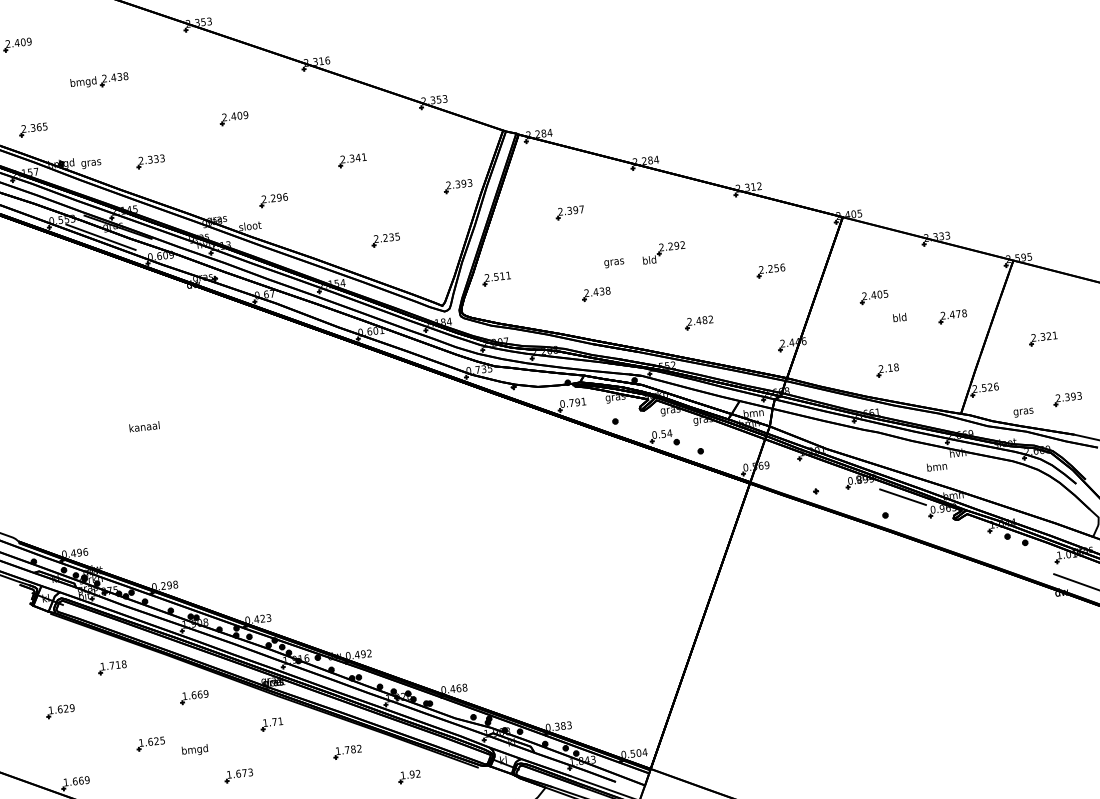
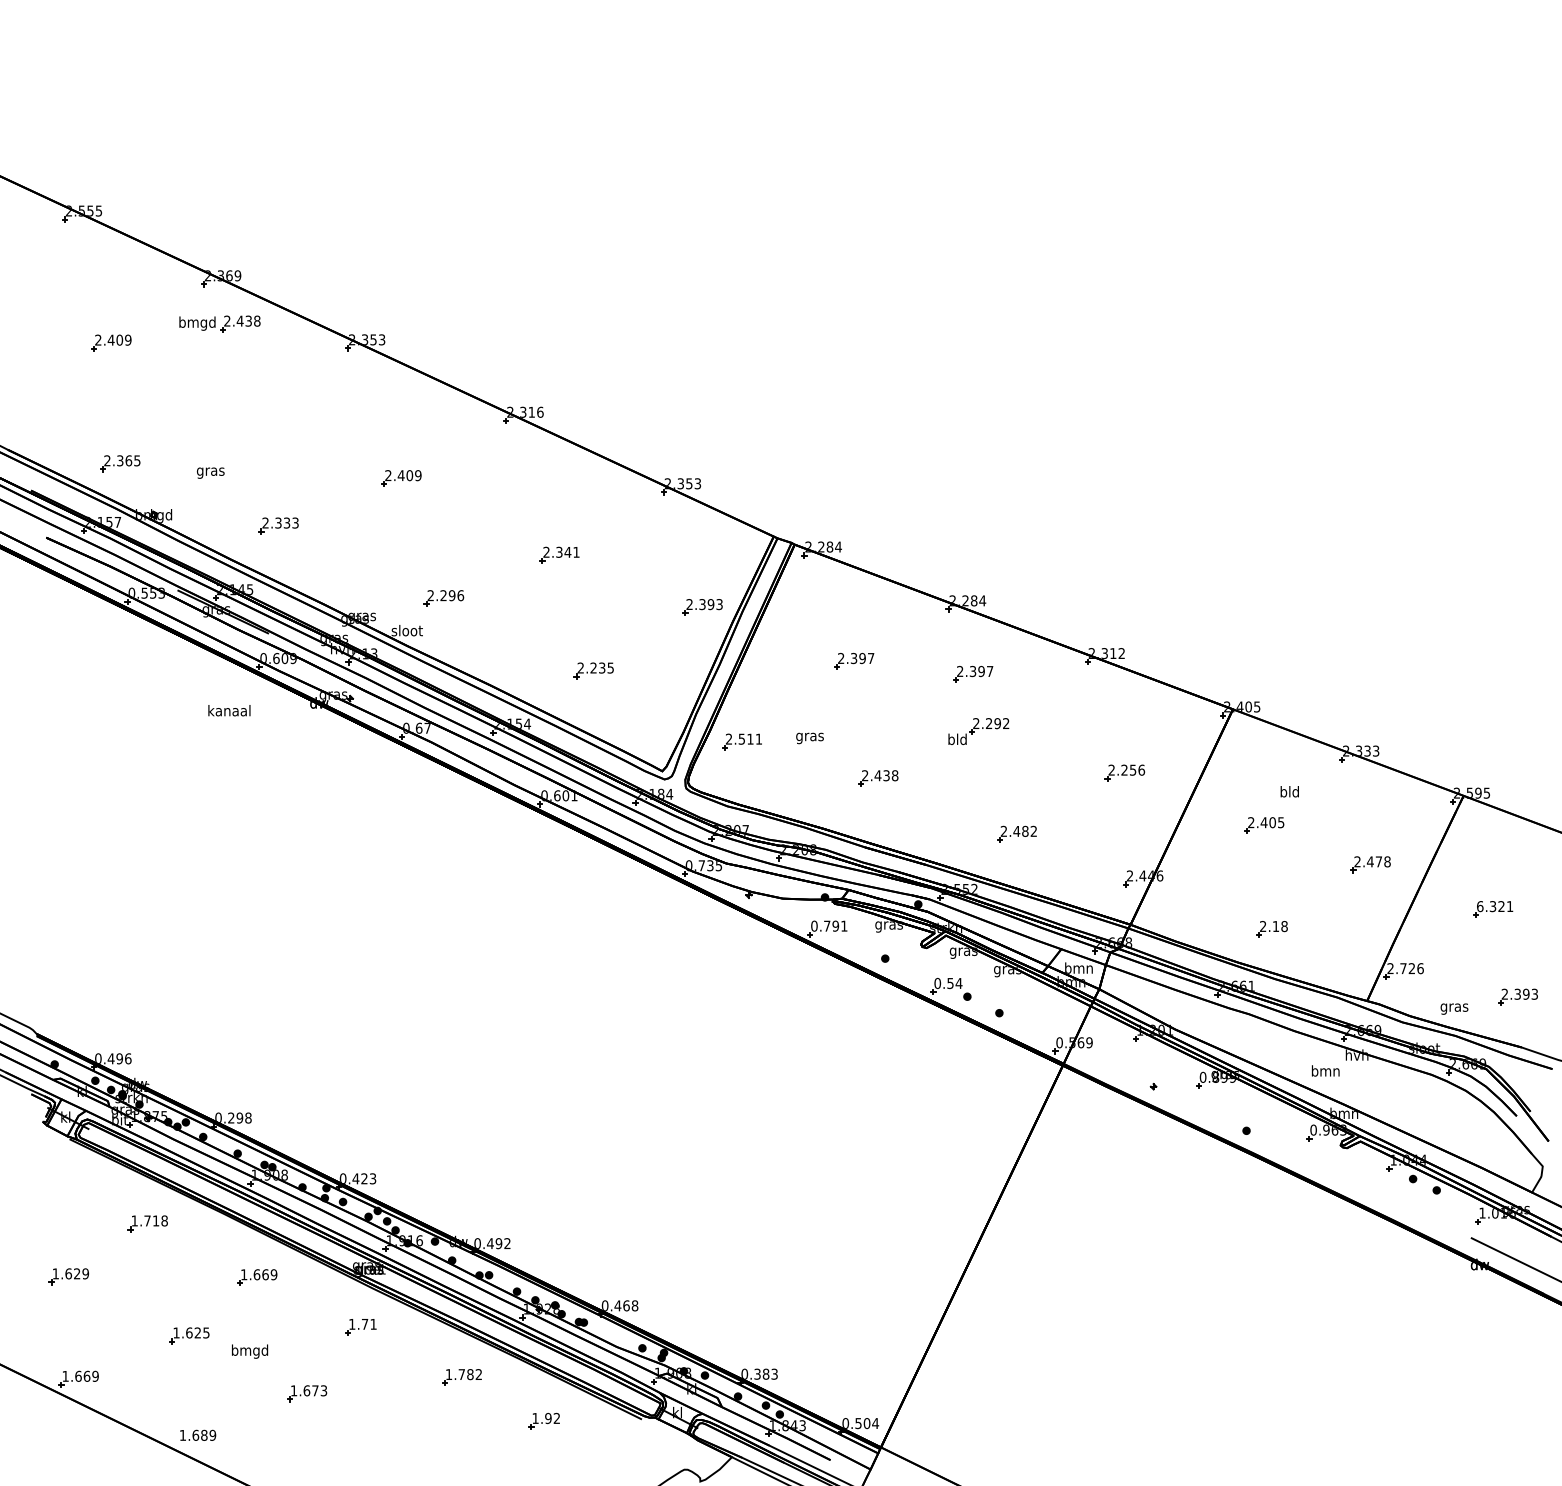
part: (99, 80) -> (219, 323), moved
text: (91, 163) -> (210, 472), moved
part: (655, 212) -> (973, 674), added
line: (100, 237) -> (197, 623), removed
text: (613, 263) -> (809, 738), moved
text: (899, 317) -> (1289, 791), moved
text: (1034, 337) -> (1480, 906), 2.321 -> 6.321
text: (984, 387) -> (1403, 968), 2.526 -> 2.726
text: (144, 426) -> (229, 710), moved
line: (902, 496) -> (1273, 1107), removed

